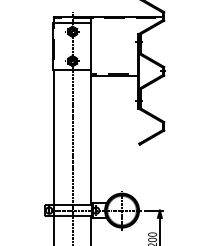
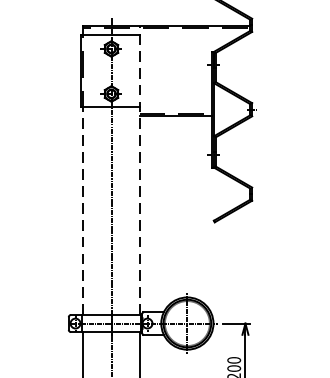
line: (91, 111) -> (140, 171), solid -> dashed
line: (54, 137) -> (83, 211), solid -> dashed

